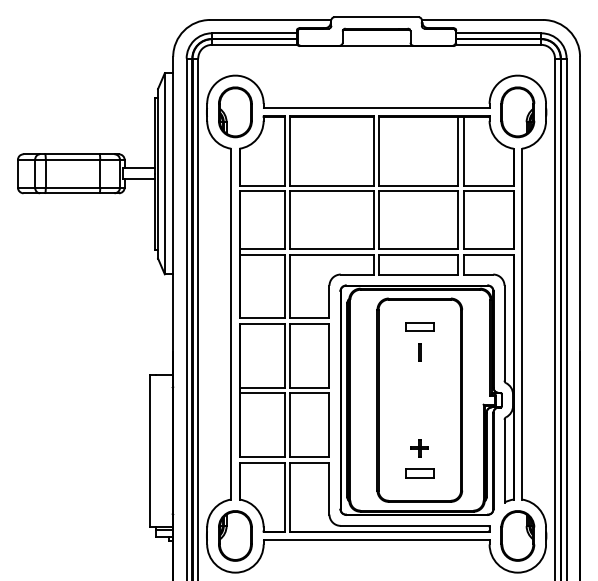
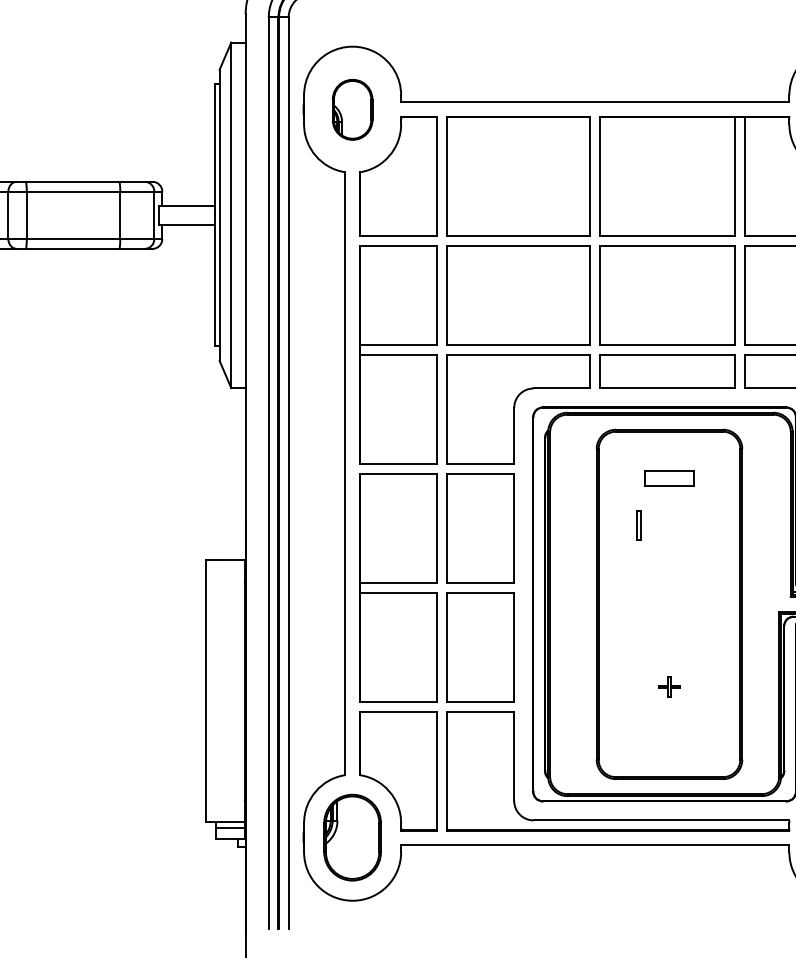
part: (235, 112) -> (352, 110), size x0.7
line: (419, 352) -> (637, 525), moved
part: (419, 448) -> (668, 687), size x0.7
part: (419, 473) -> (668, 730), removed

